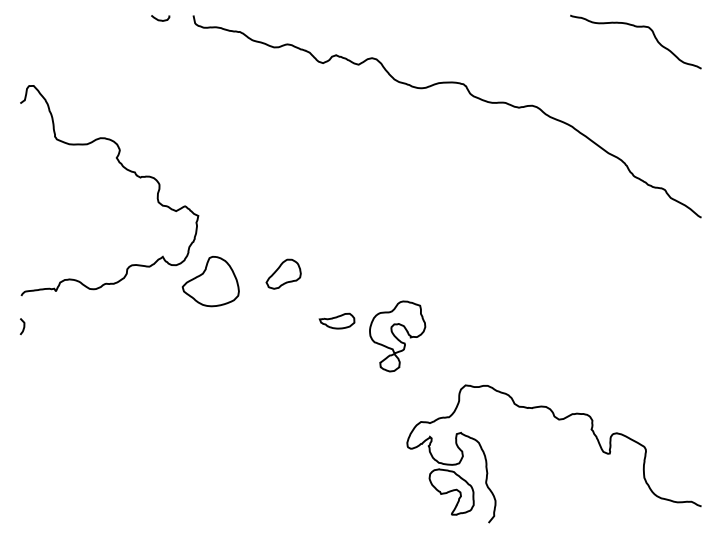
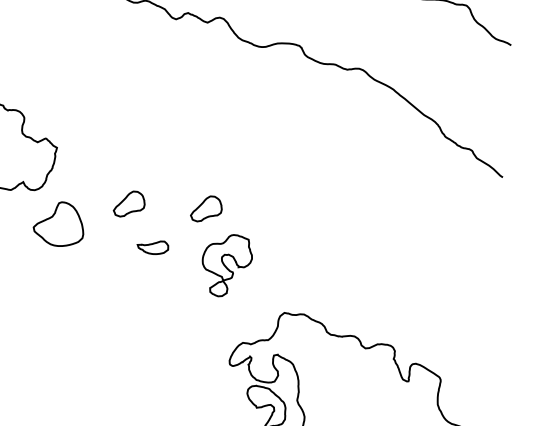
part: (370, 273) -> (206, 208), added
part: (210, 281) -> (58, 224), moved
part: (336, 320) -> (152, 246), moved

